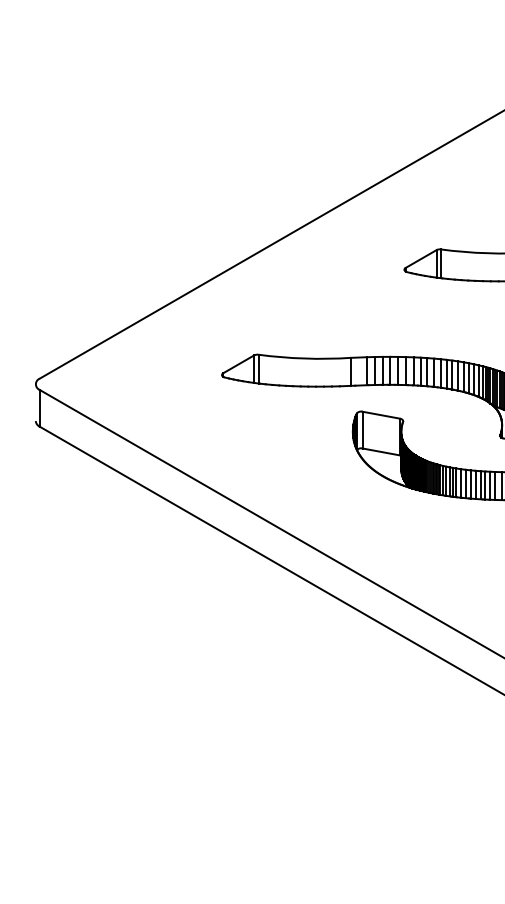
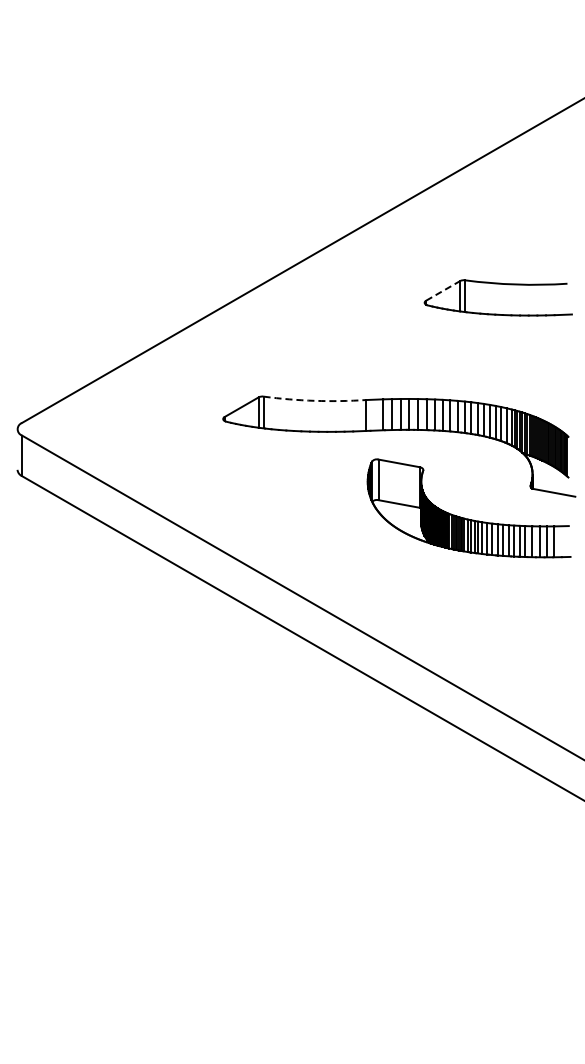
line: (421, 258) -> (443, 290), solid -> dashed
arc: (304, 358) -> (314, 400), solid -> dashed

